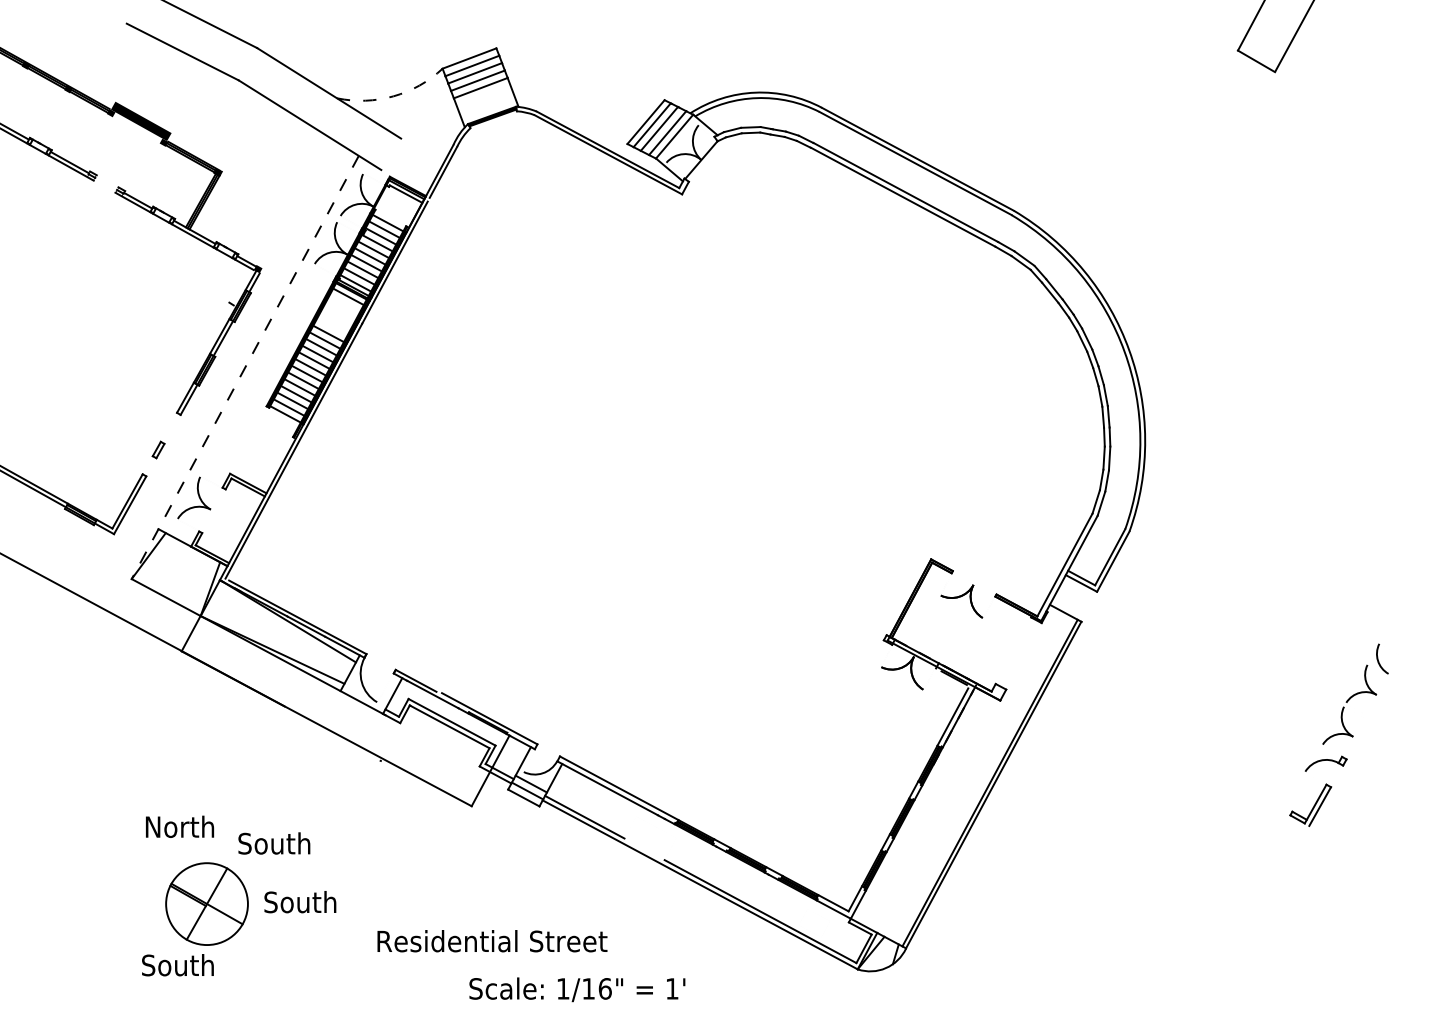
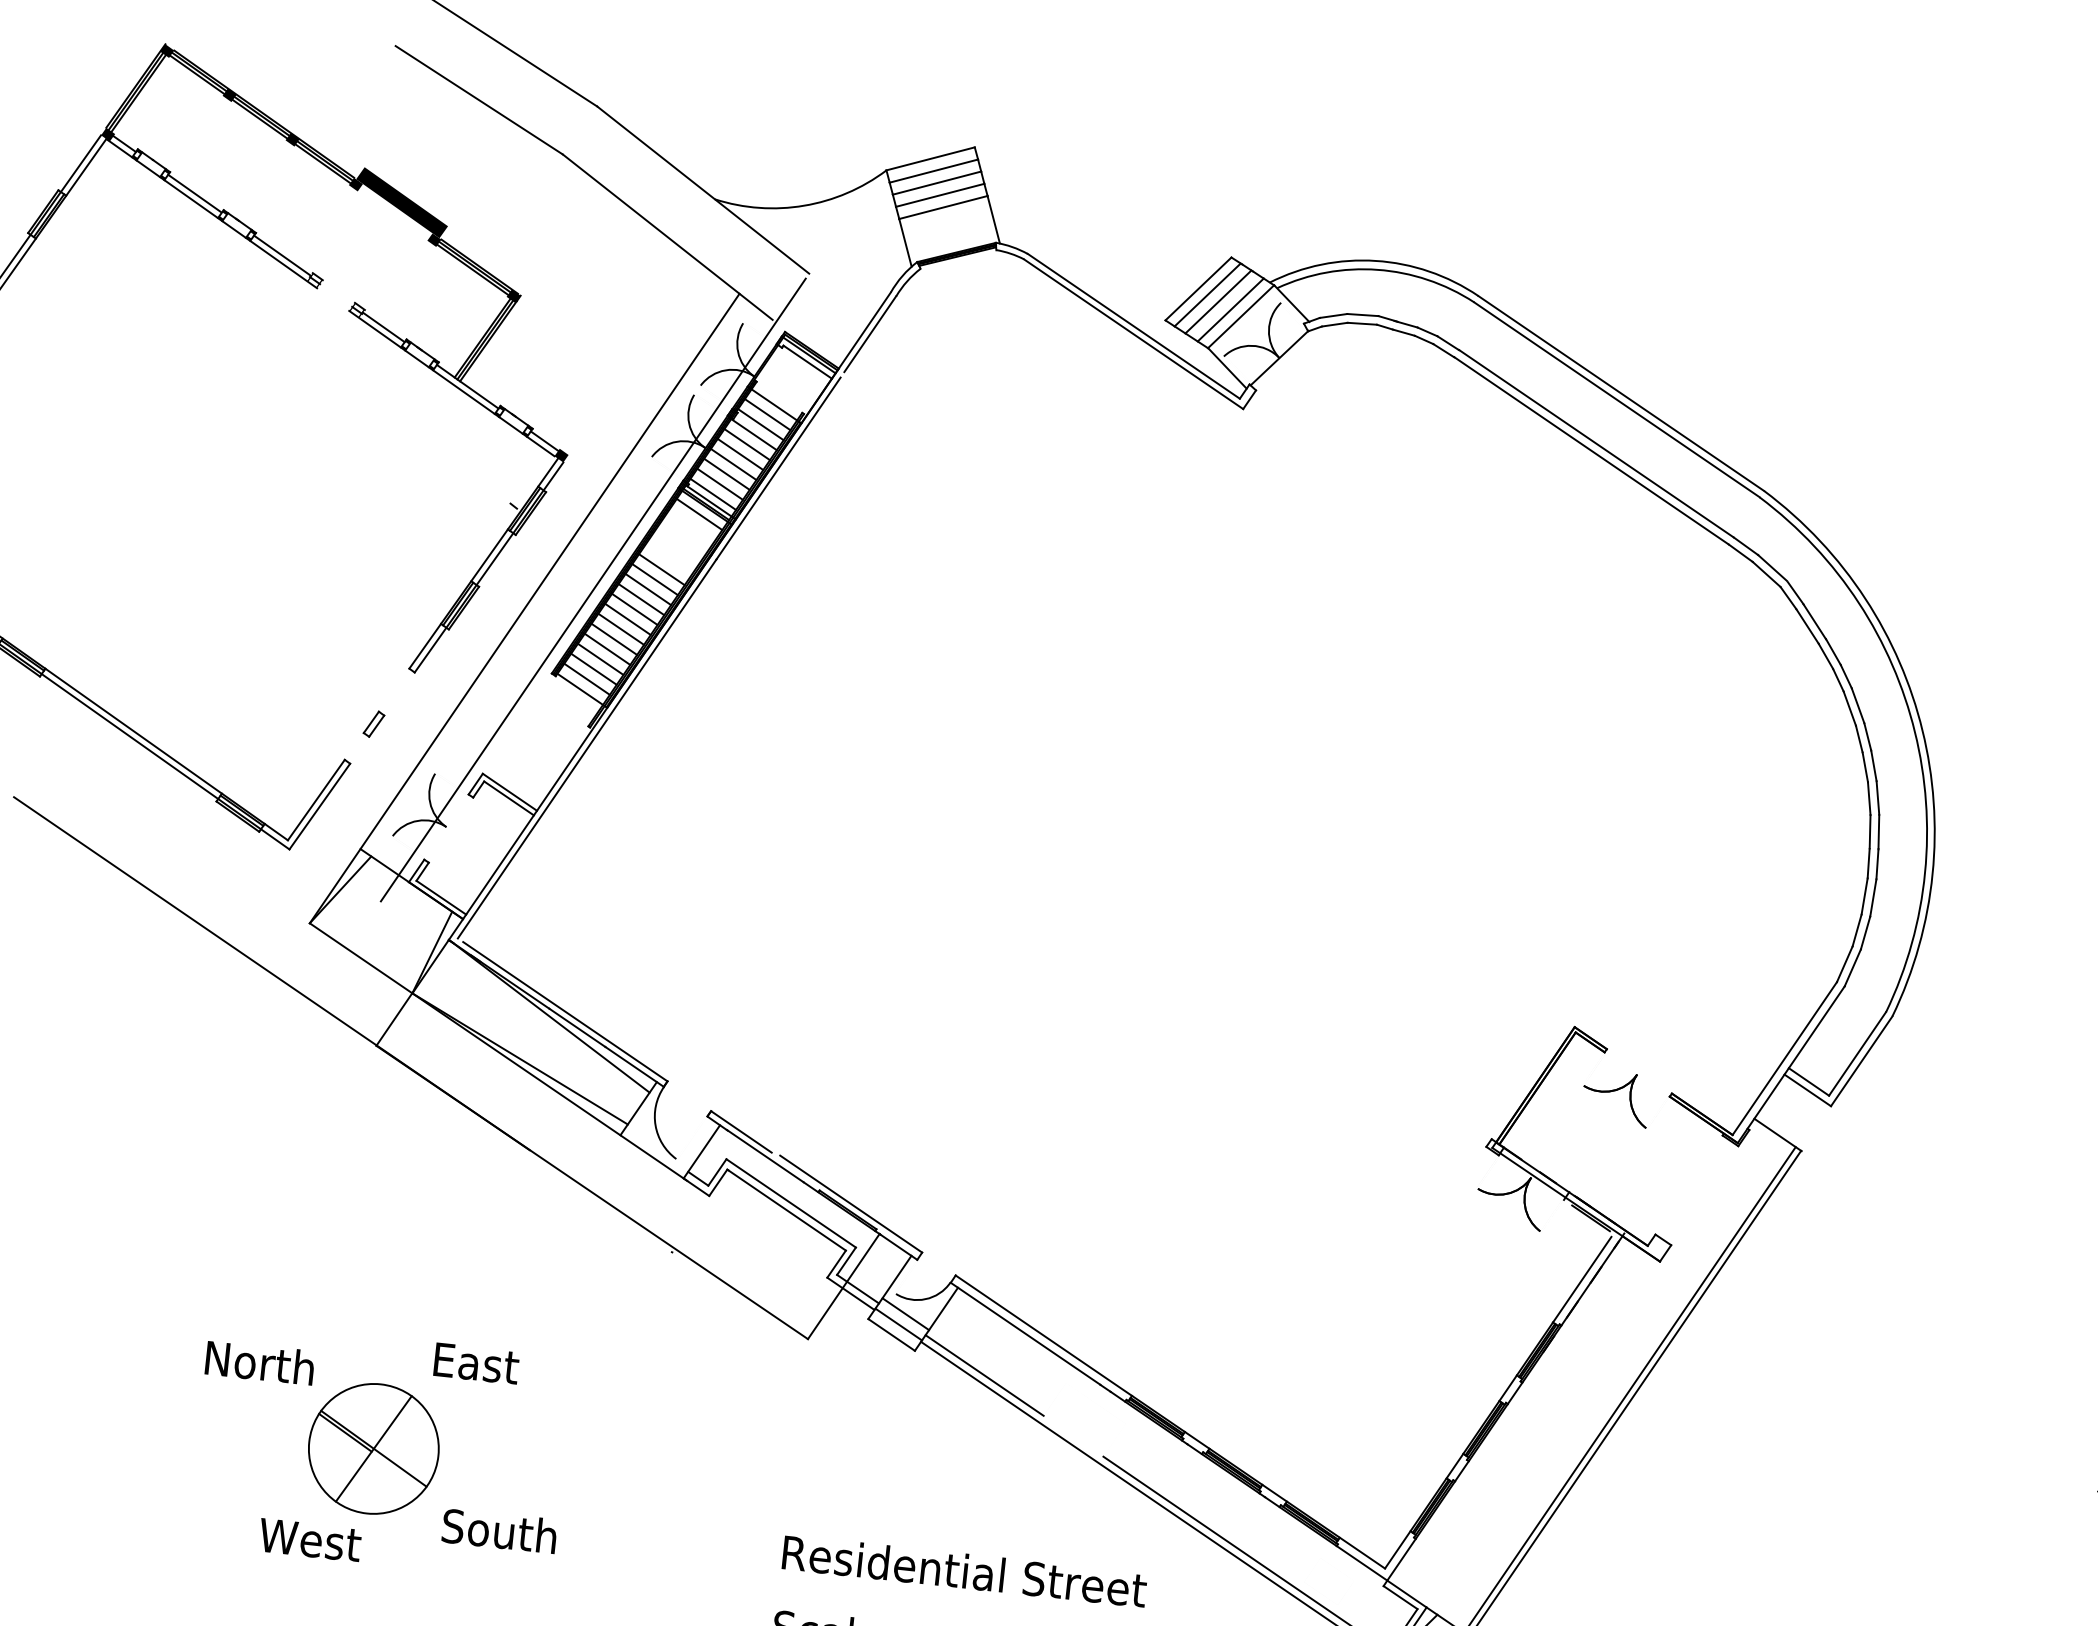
arc: (393, 96) -> (804, 205), dashed -> solid
line: (286, 350) -> (592, 588), added
line: (245, 367) -> (525, 608), dashed -> solid
text: (180, 826) -> (260, 1362), moved
text: (274, 843) -> (490, 1364), South -> East
text: (300, 902) -> (499, 1531), moved
text: (492, 941) -> (964, 1571), moved
text: (177, 965) -> (316, 1540), South -> West

